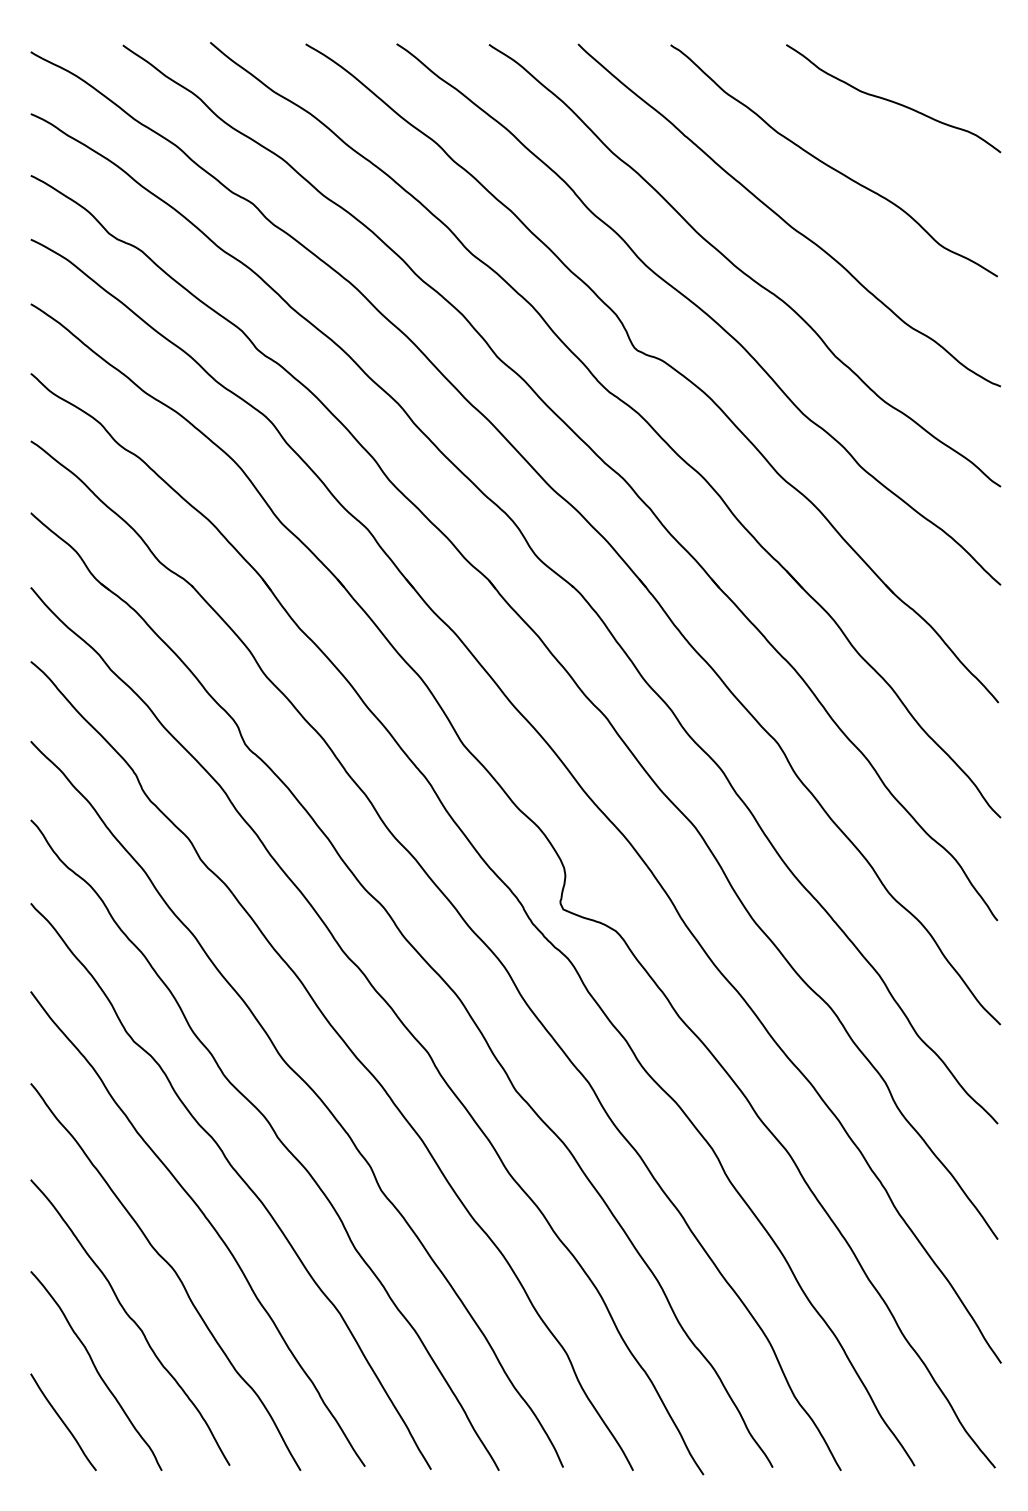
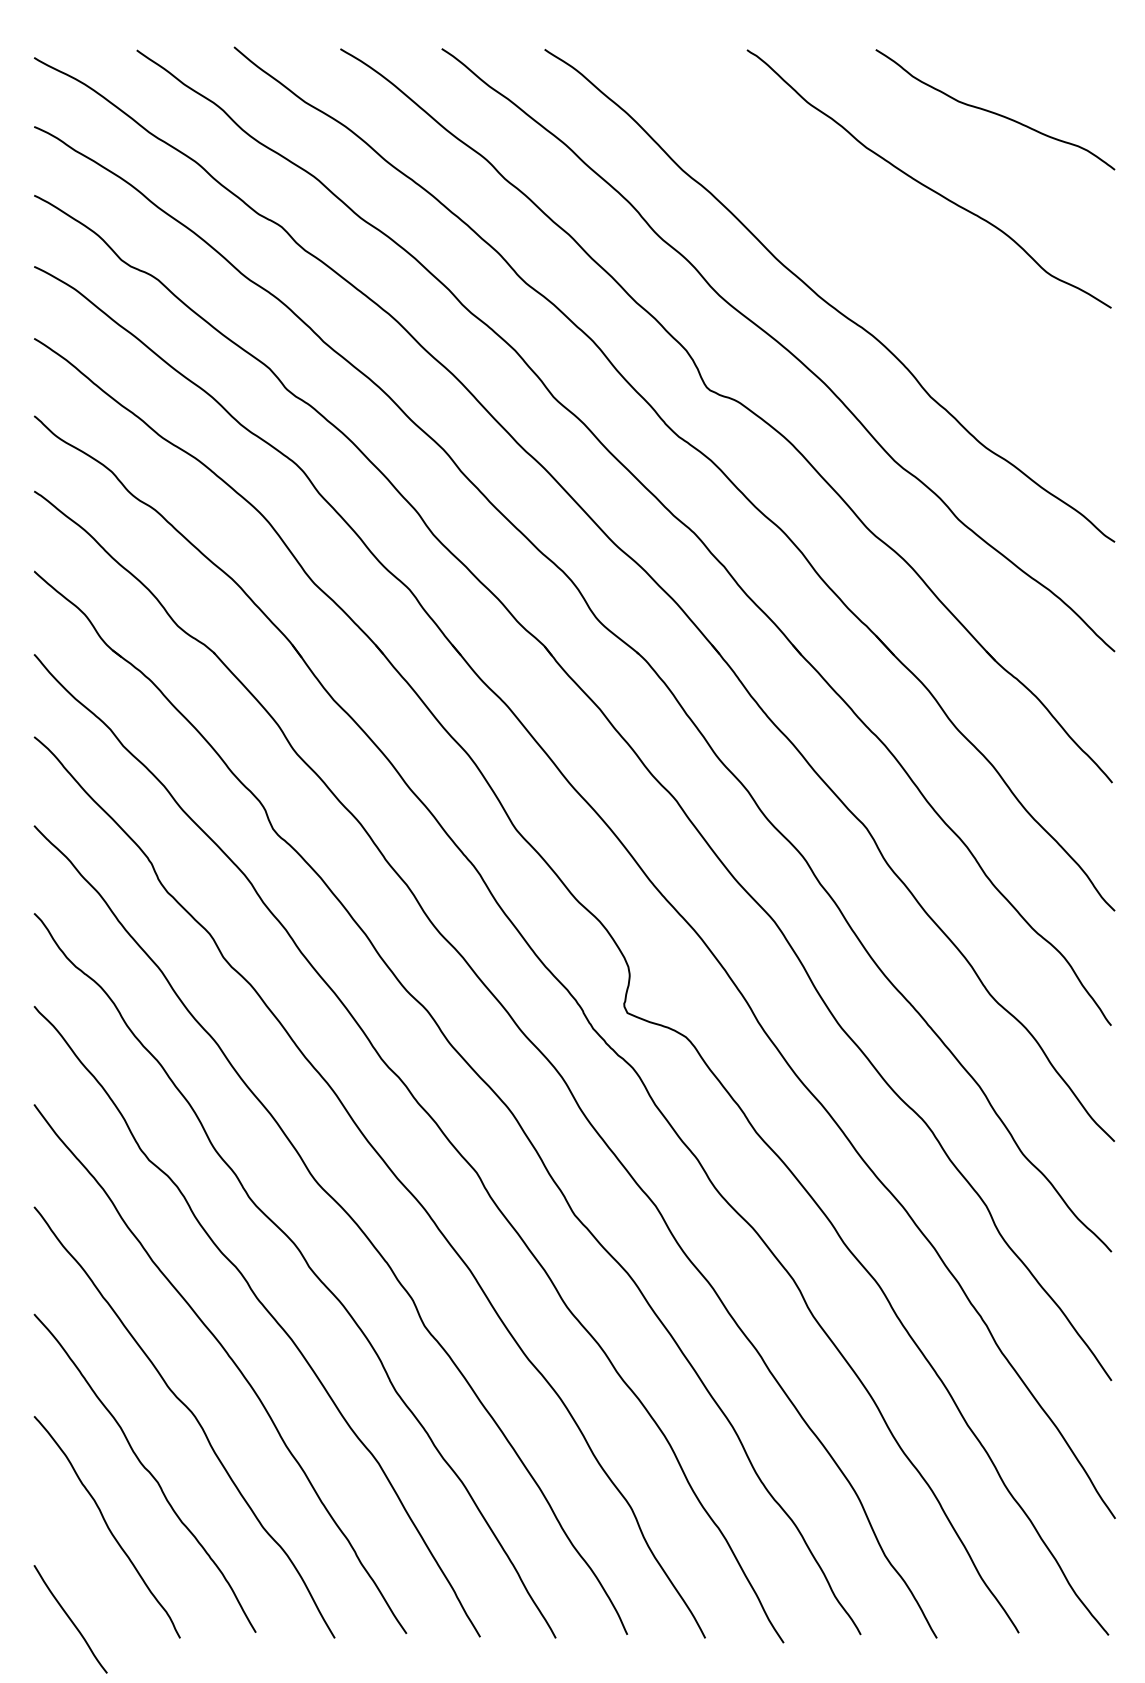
curve: (784, 219) -> (873, 244), removed
curve: (63, 1422) -> (70, 1619), moved

